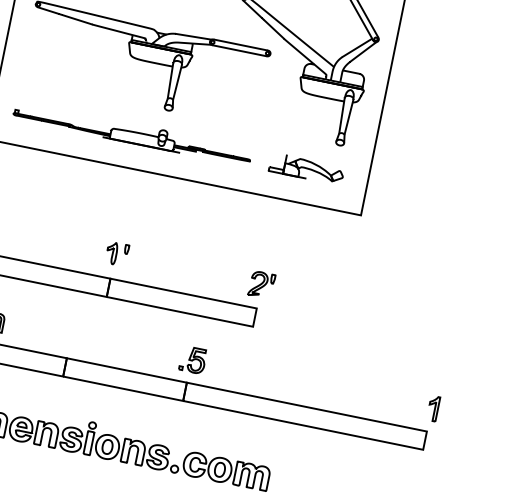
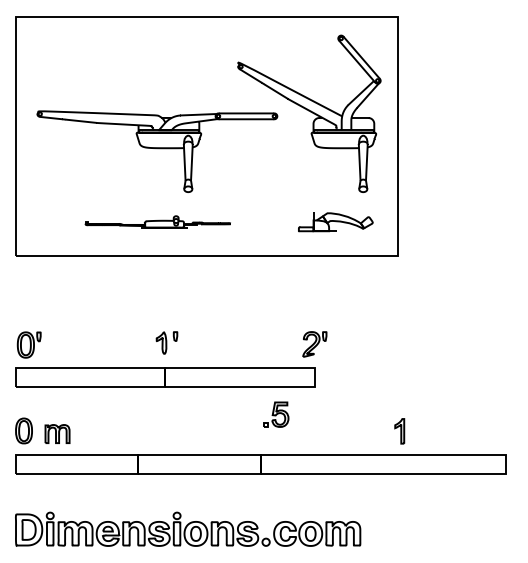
part: (132, 133) -> (157, 221), size x0.6
part: (193, 359) -> (276, 414), moved
part: (433, 408) -> (399, 431), moved

